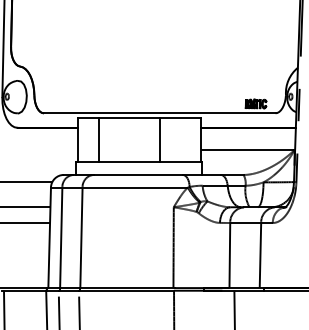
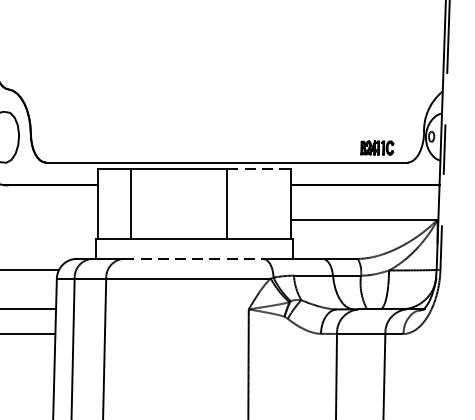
line: (180, 117) -> (259, 169), solid -> dashed
line: (138, 174) -> (193, 258), solid -> dashed

